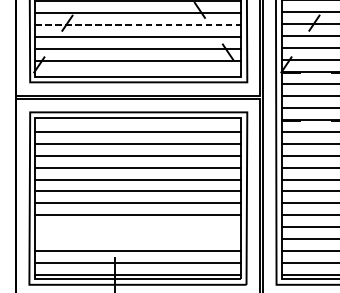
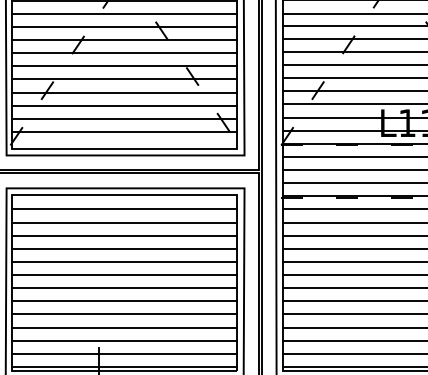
line: (137, 24) -> (124, 92), dashed -> solid
line: (137, 227) -> (124, 314), added
line: (137, 239) -> (124, 327), added

